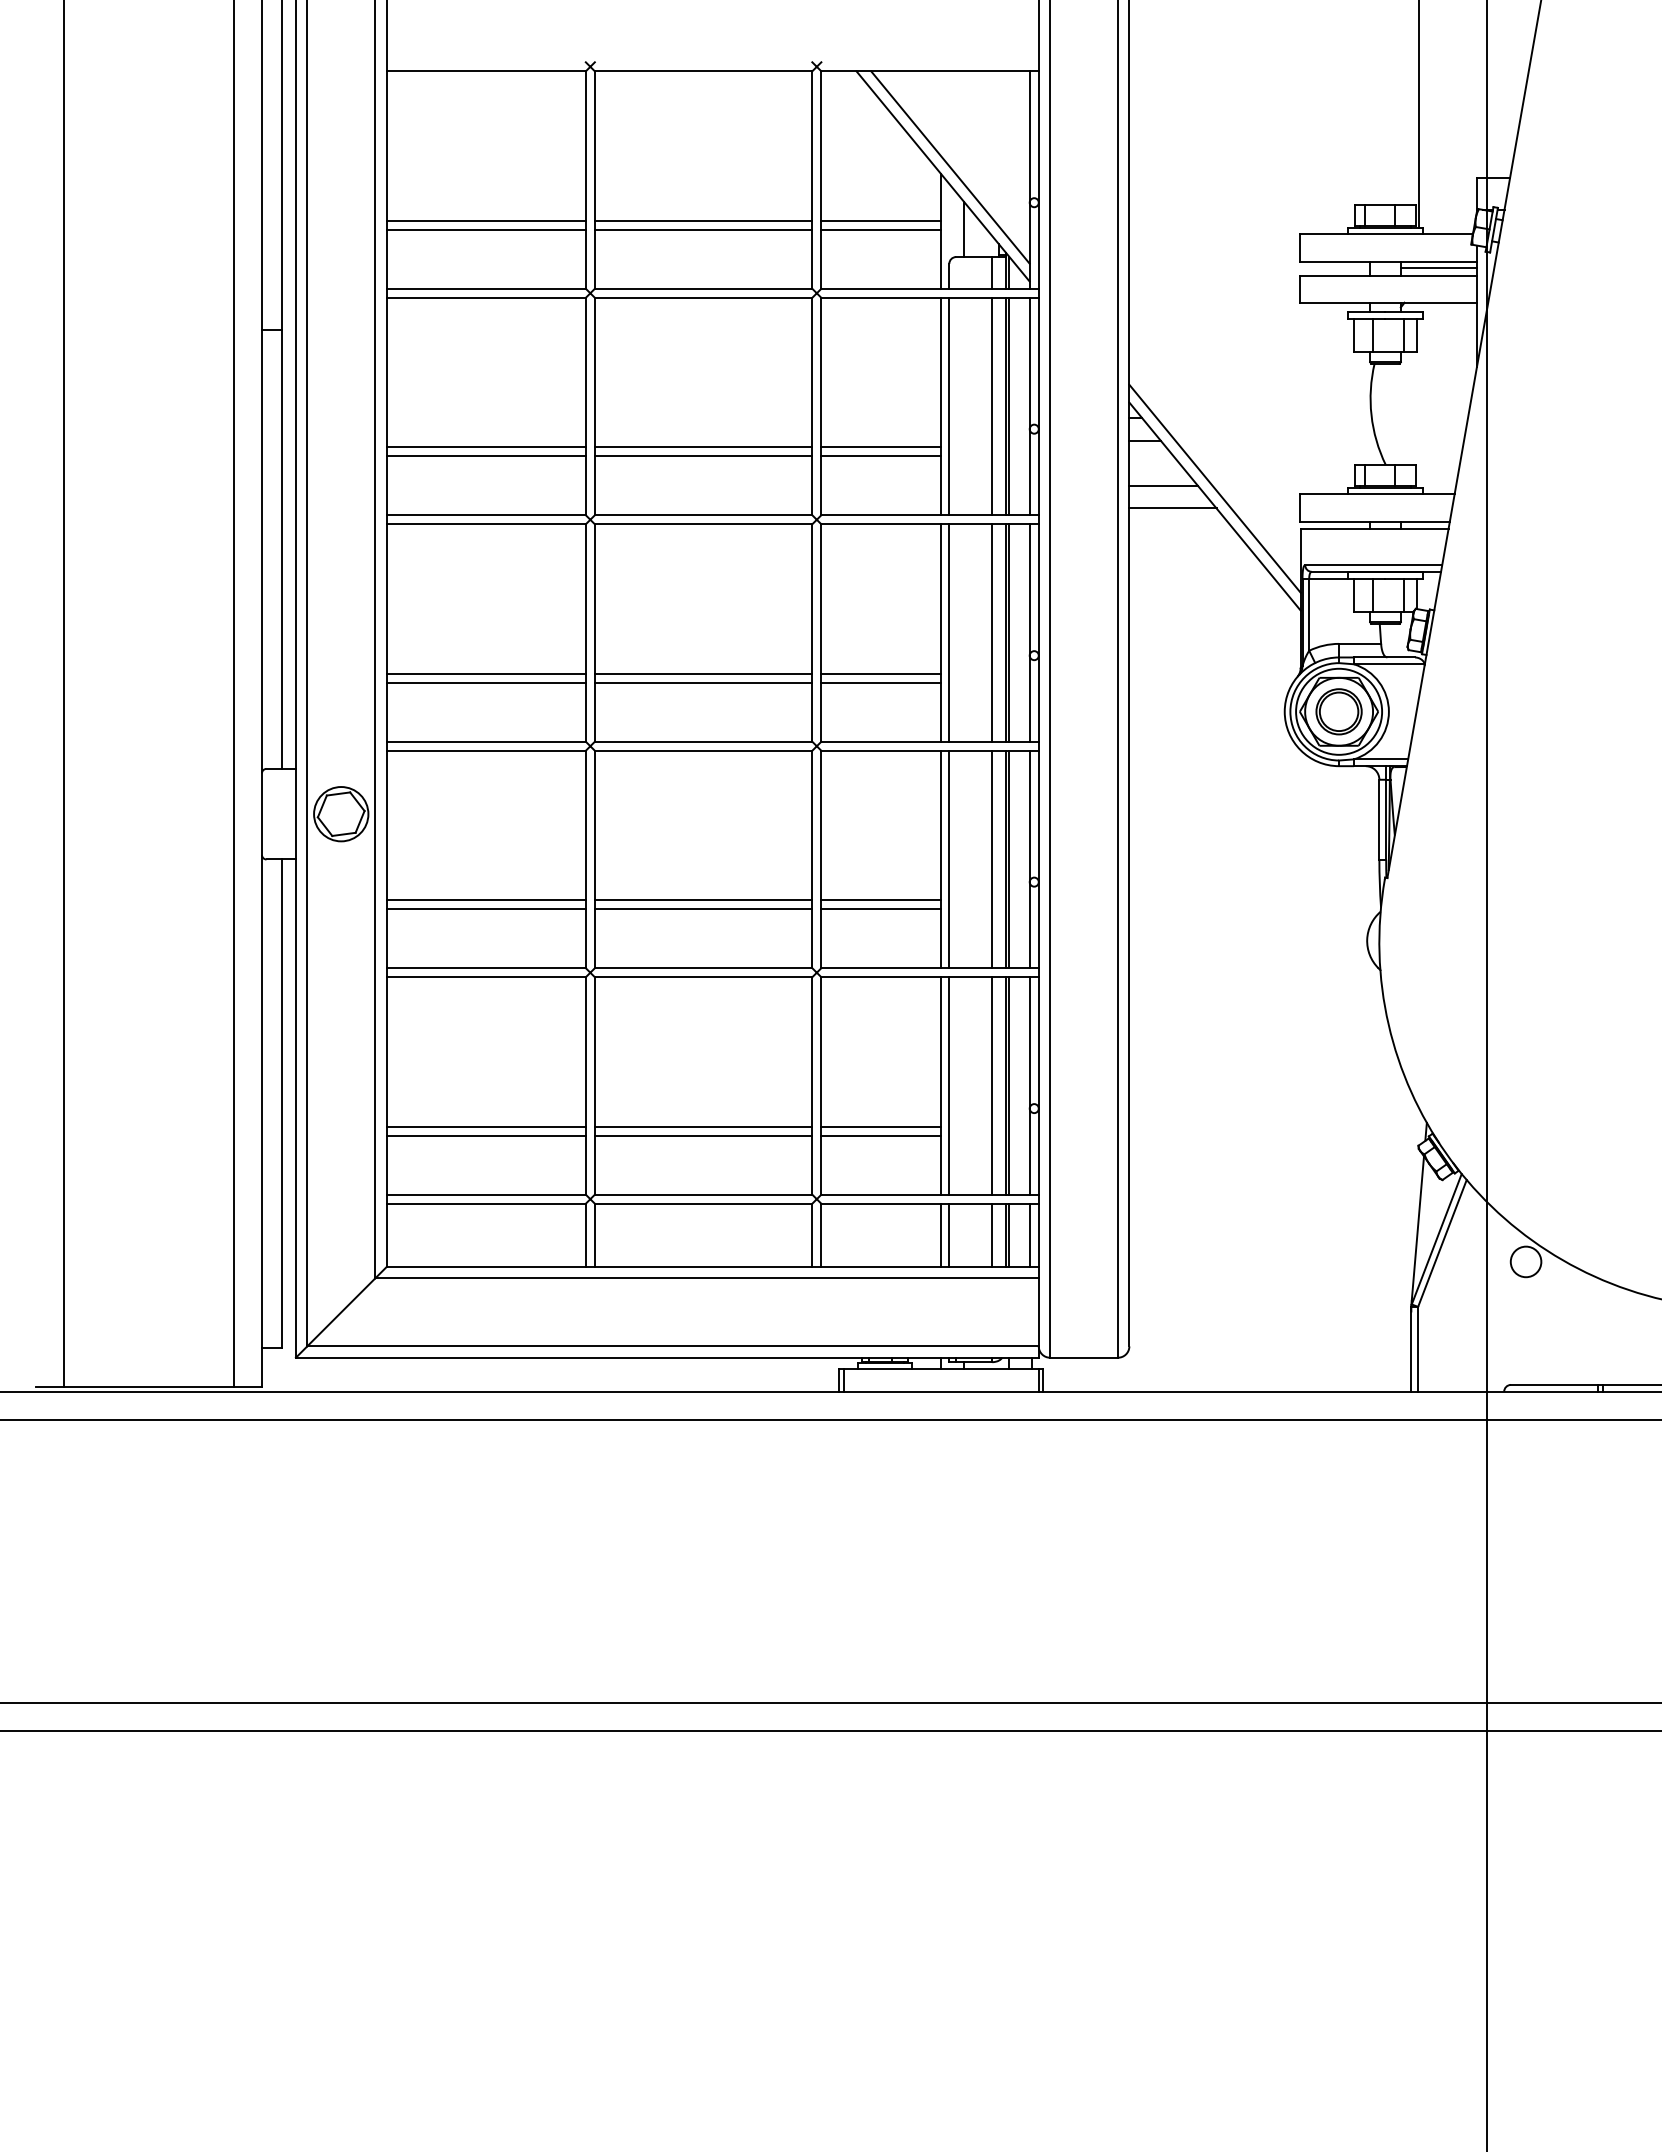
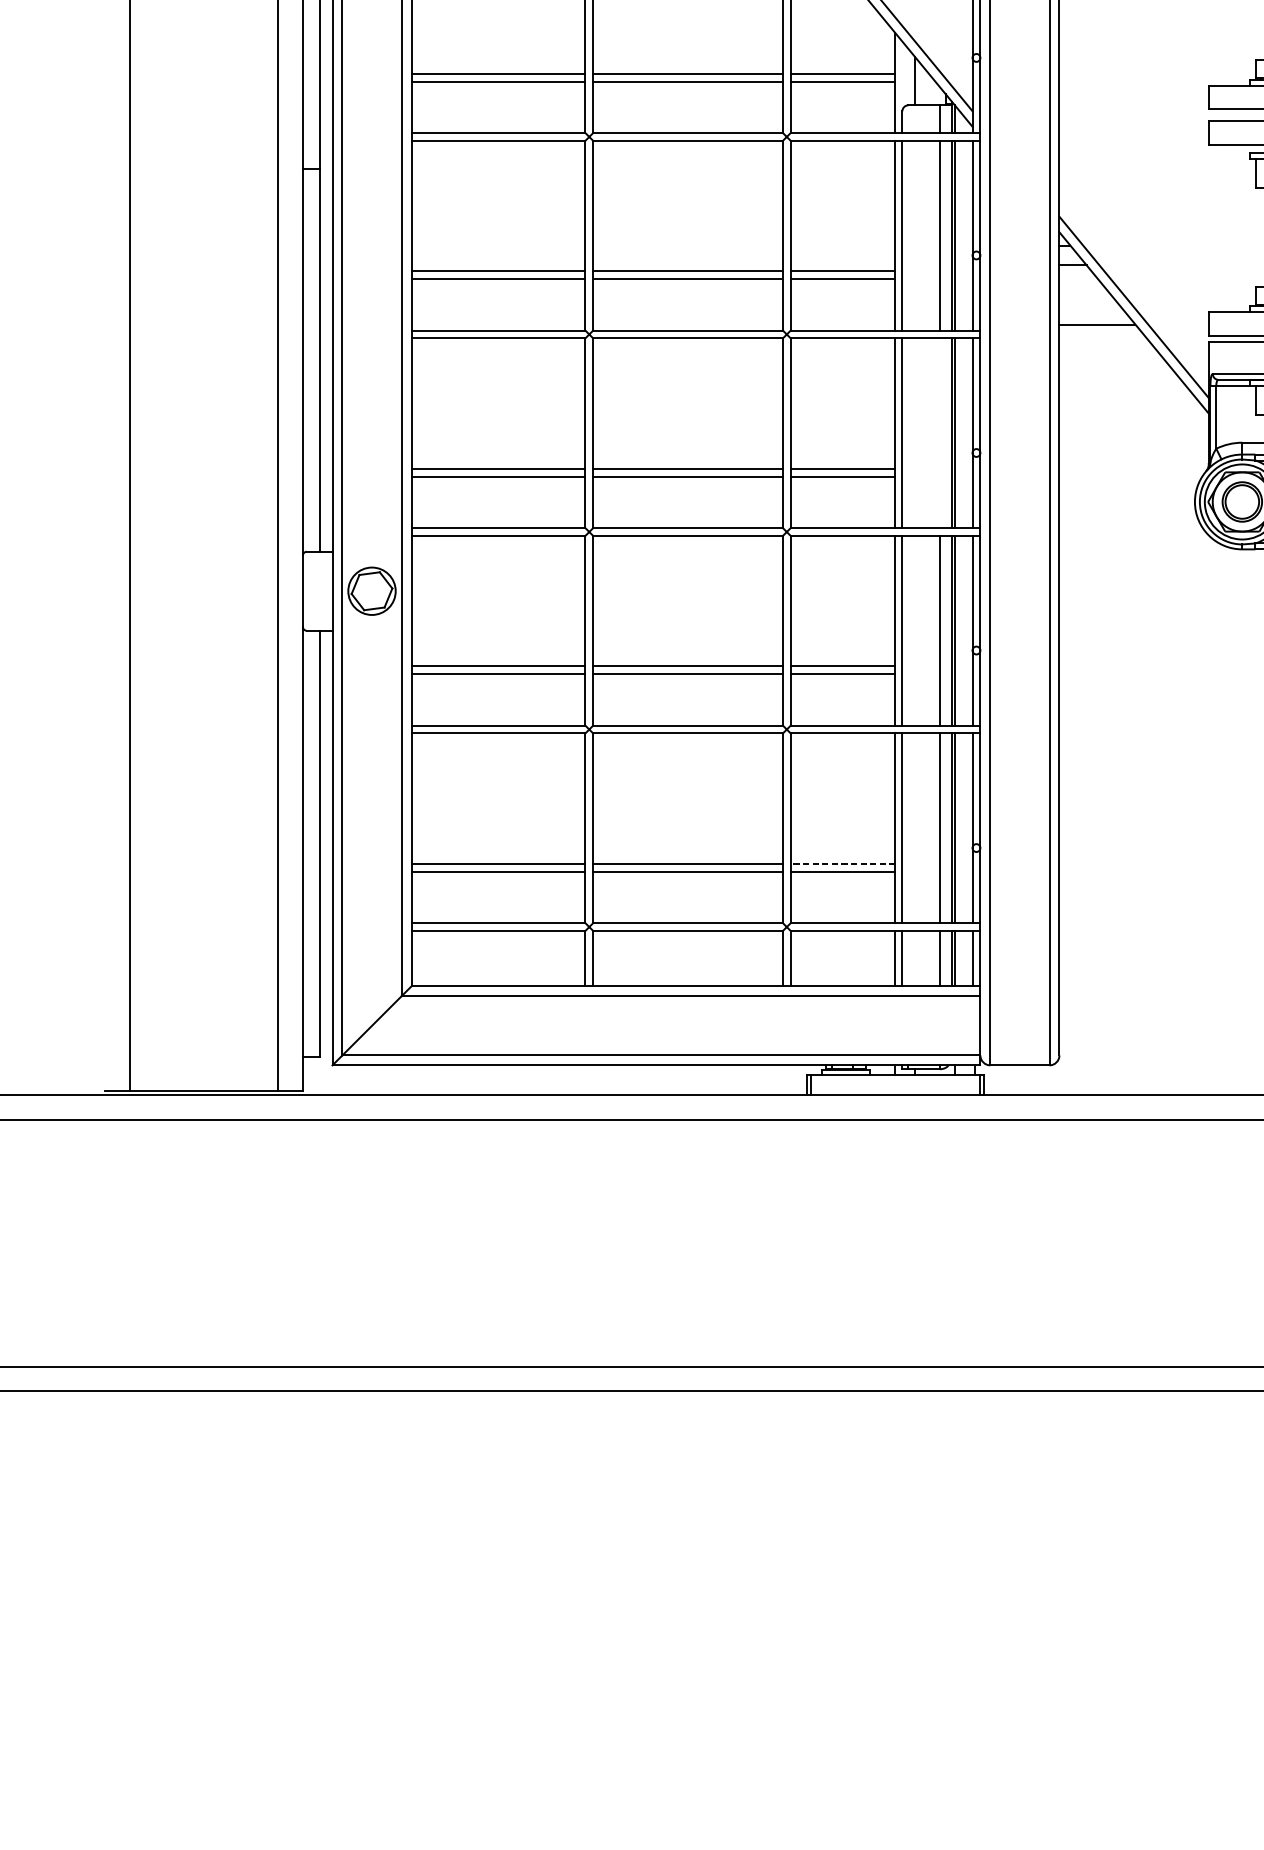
line: (1163, 485) -> (1089, 304), removed
line: (992, 632) -> (940, 432), removed
line: (880, 1126) -> (842, 863), solid -> dashed

